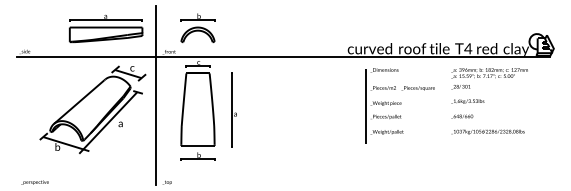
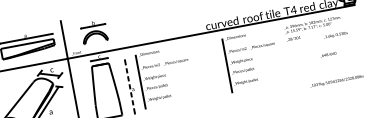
text: (467, 101) -> (335, 35), moved
part: (280, 105) -> (164, 76), added
line: (231, 110) -> (129, 87), solid -> dashed
text: (462, 116) -> (328, 54), moved
text: (487, 131) -> (336, 80), moved

